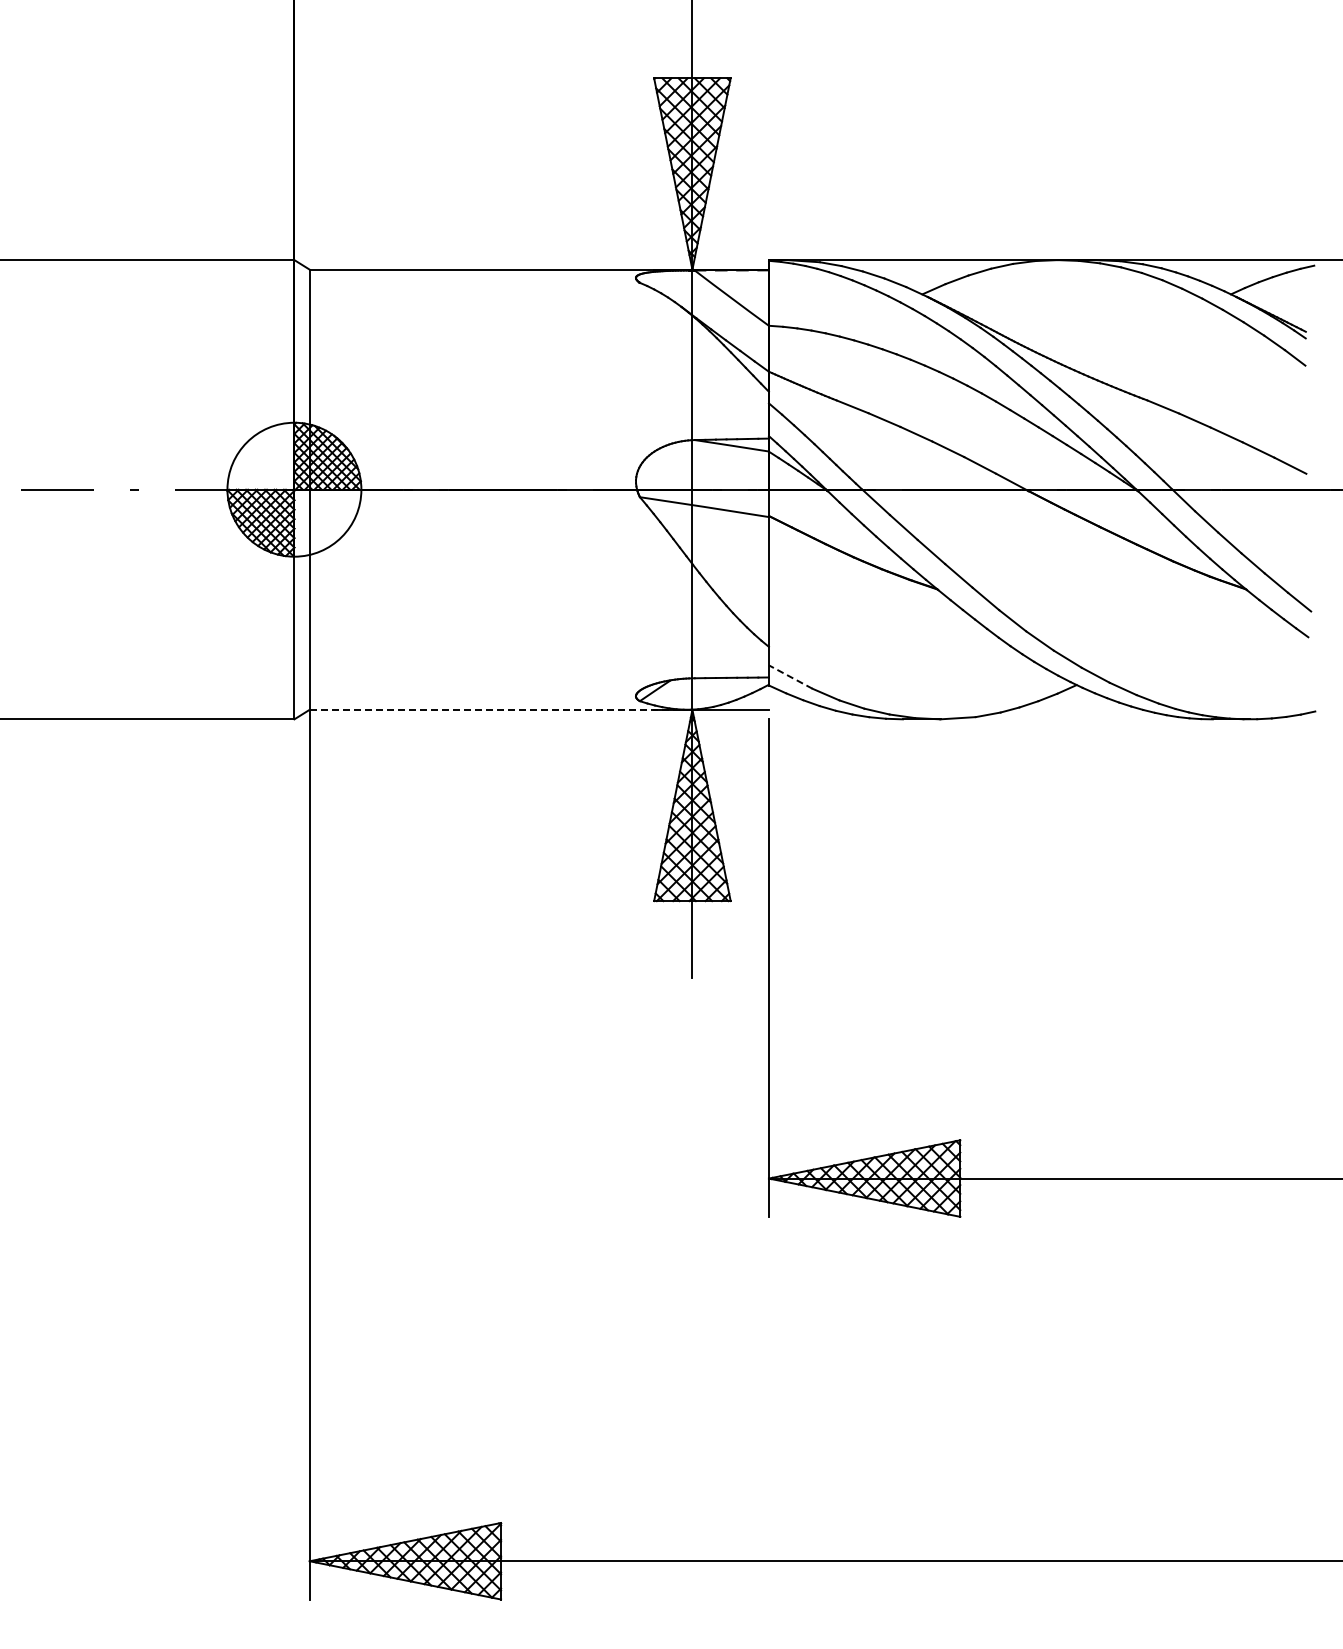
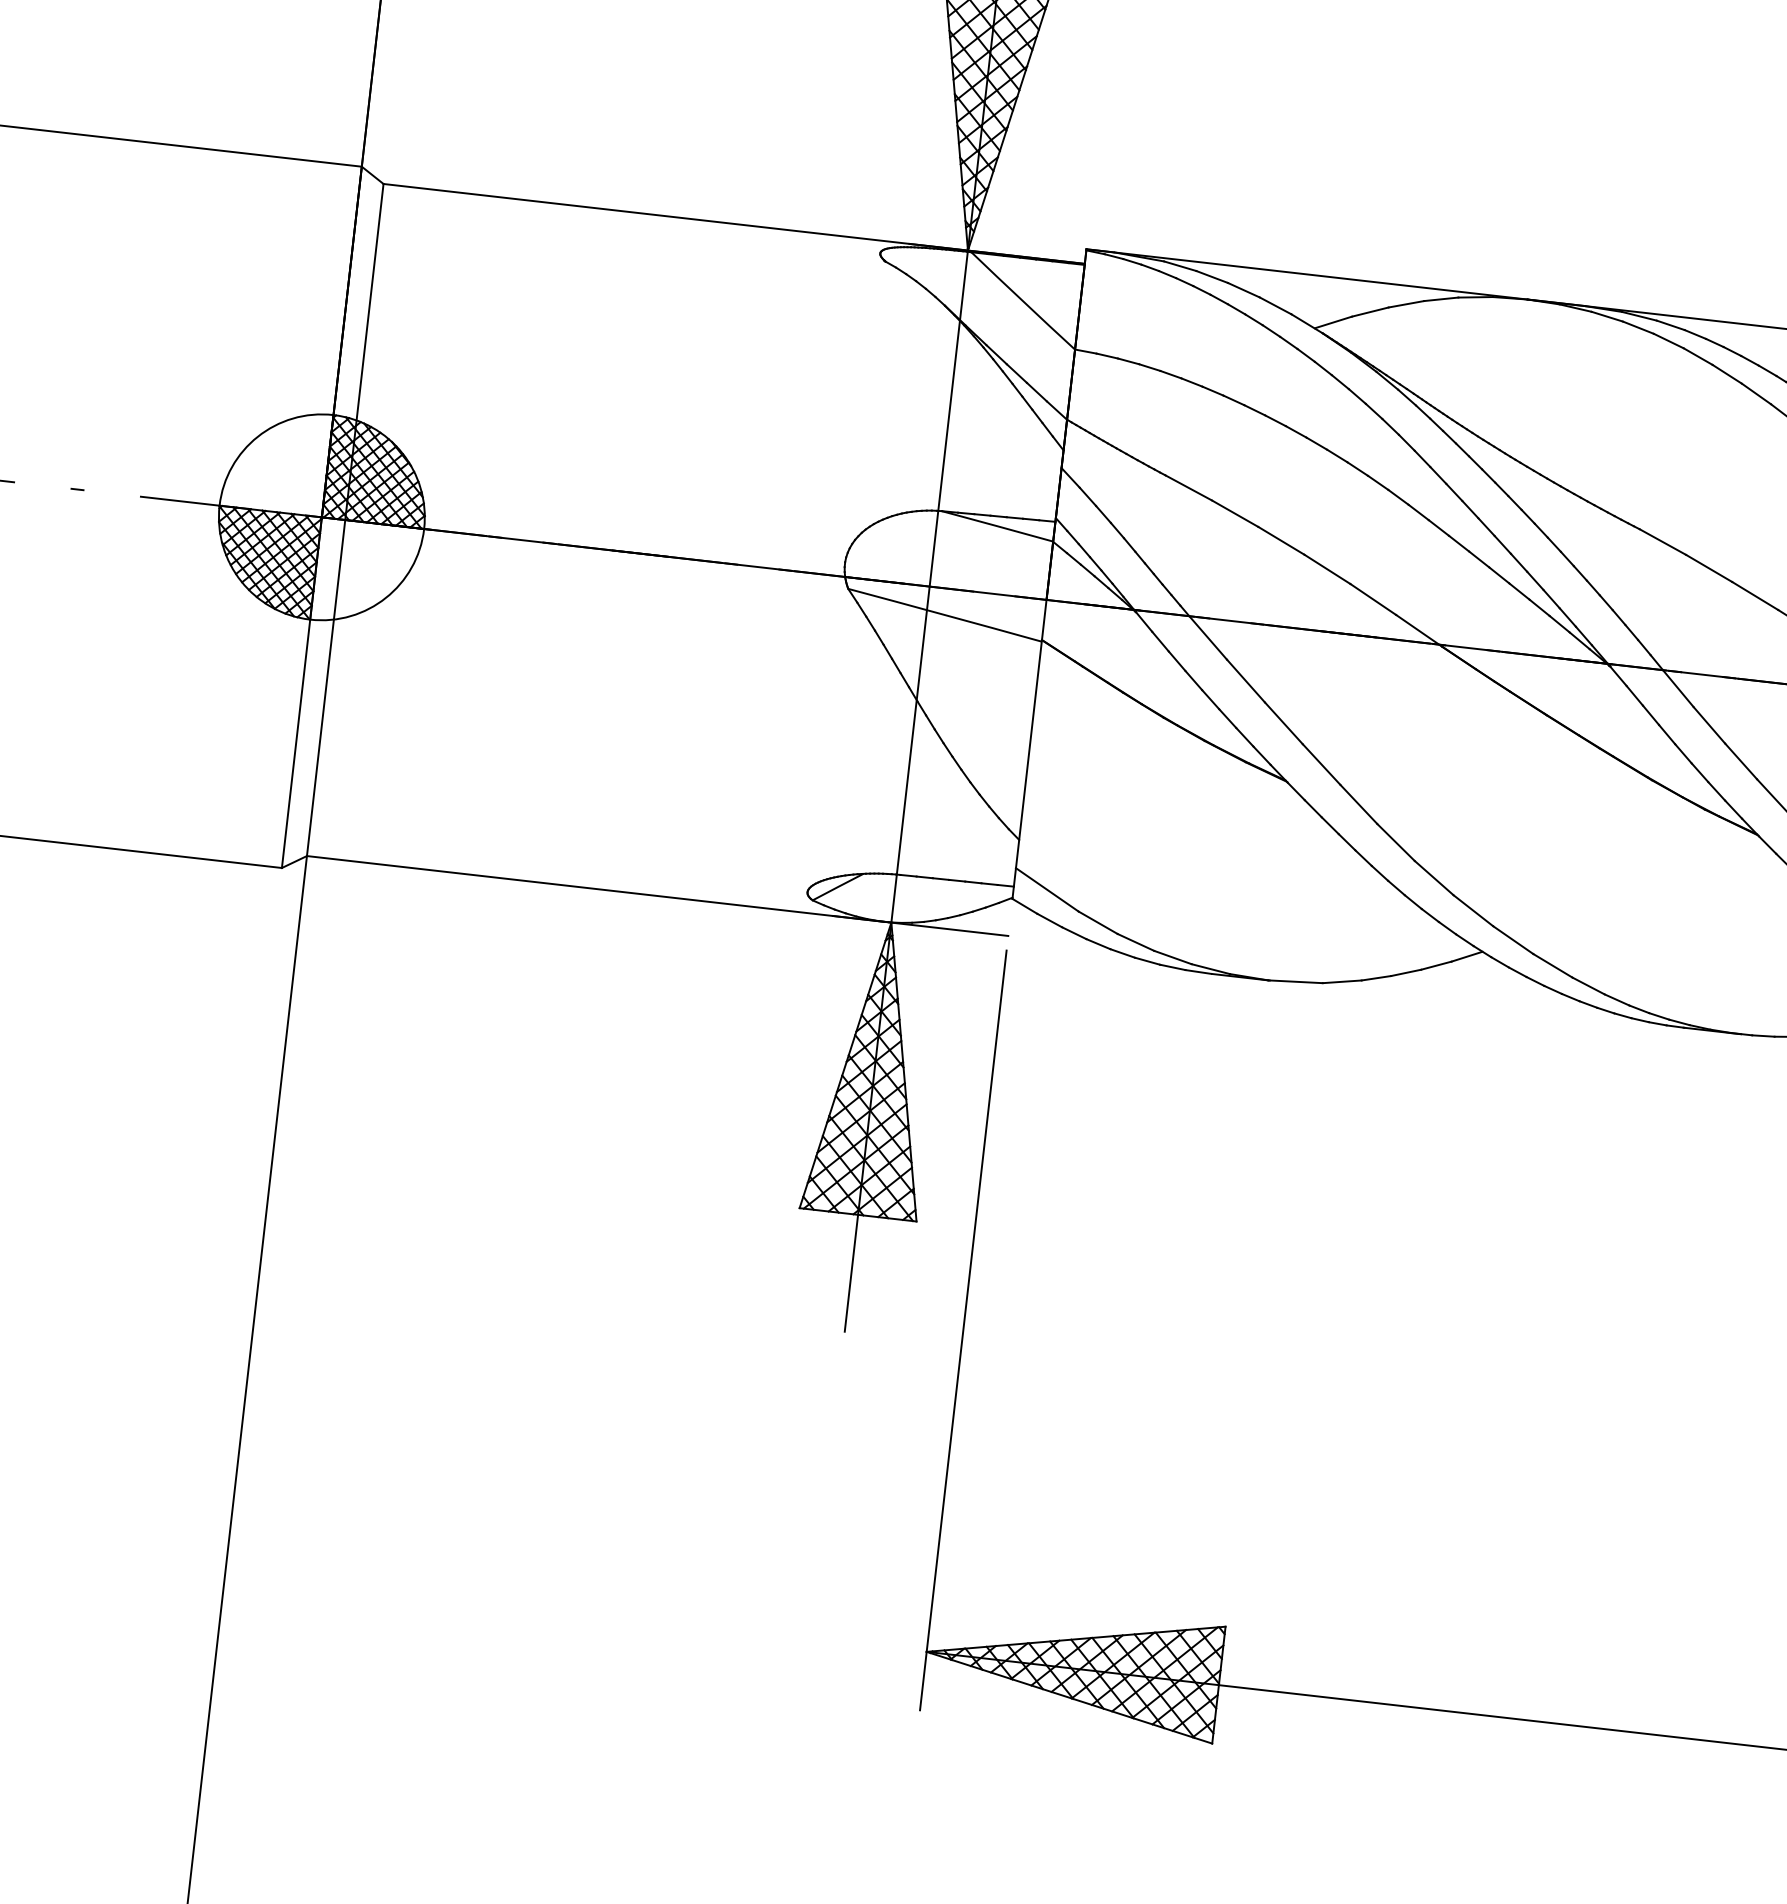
line: (790, 677) -> (1046, 890), dashed -> solid
line: (498, 709) -> (595, 888), dashed -> solid

